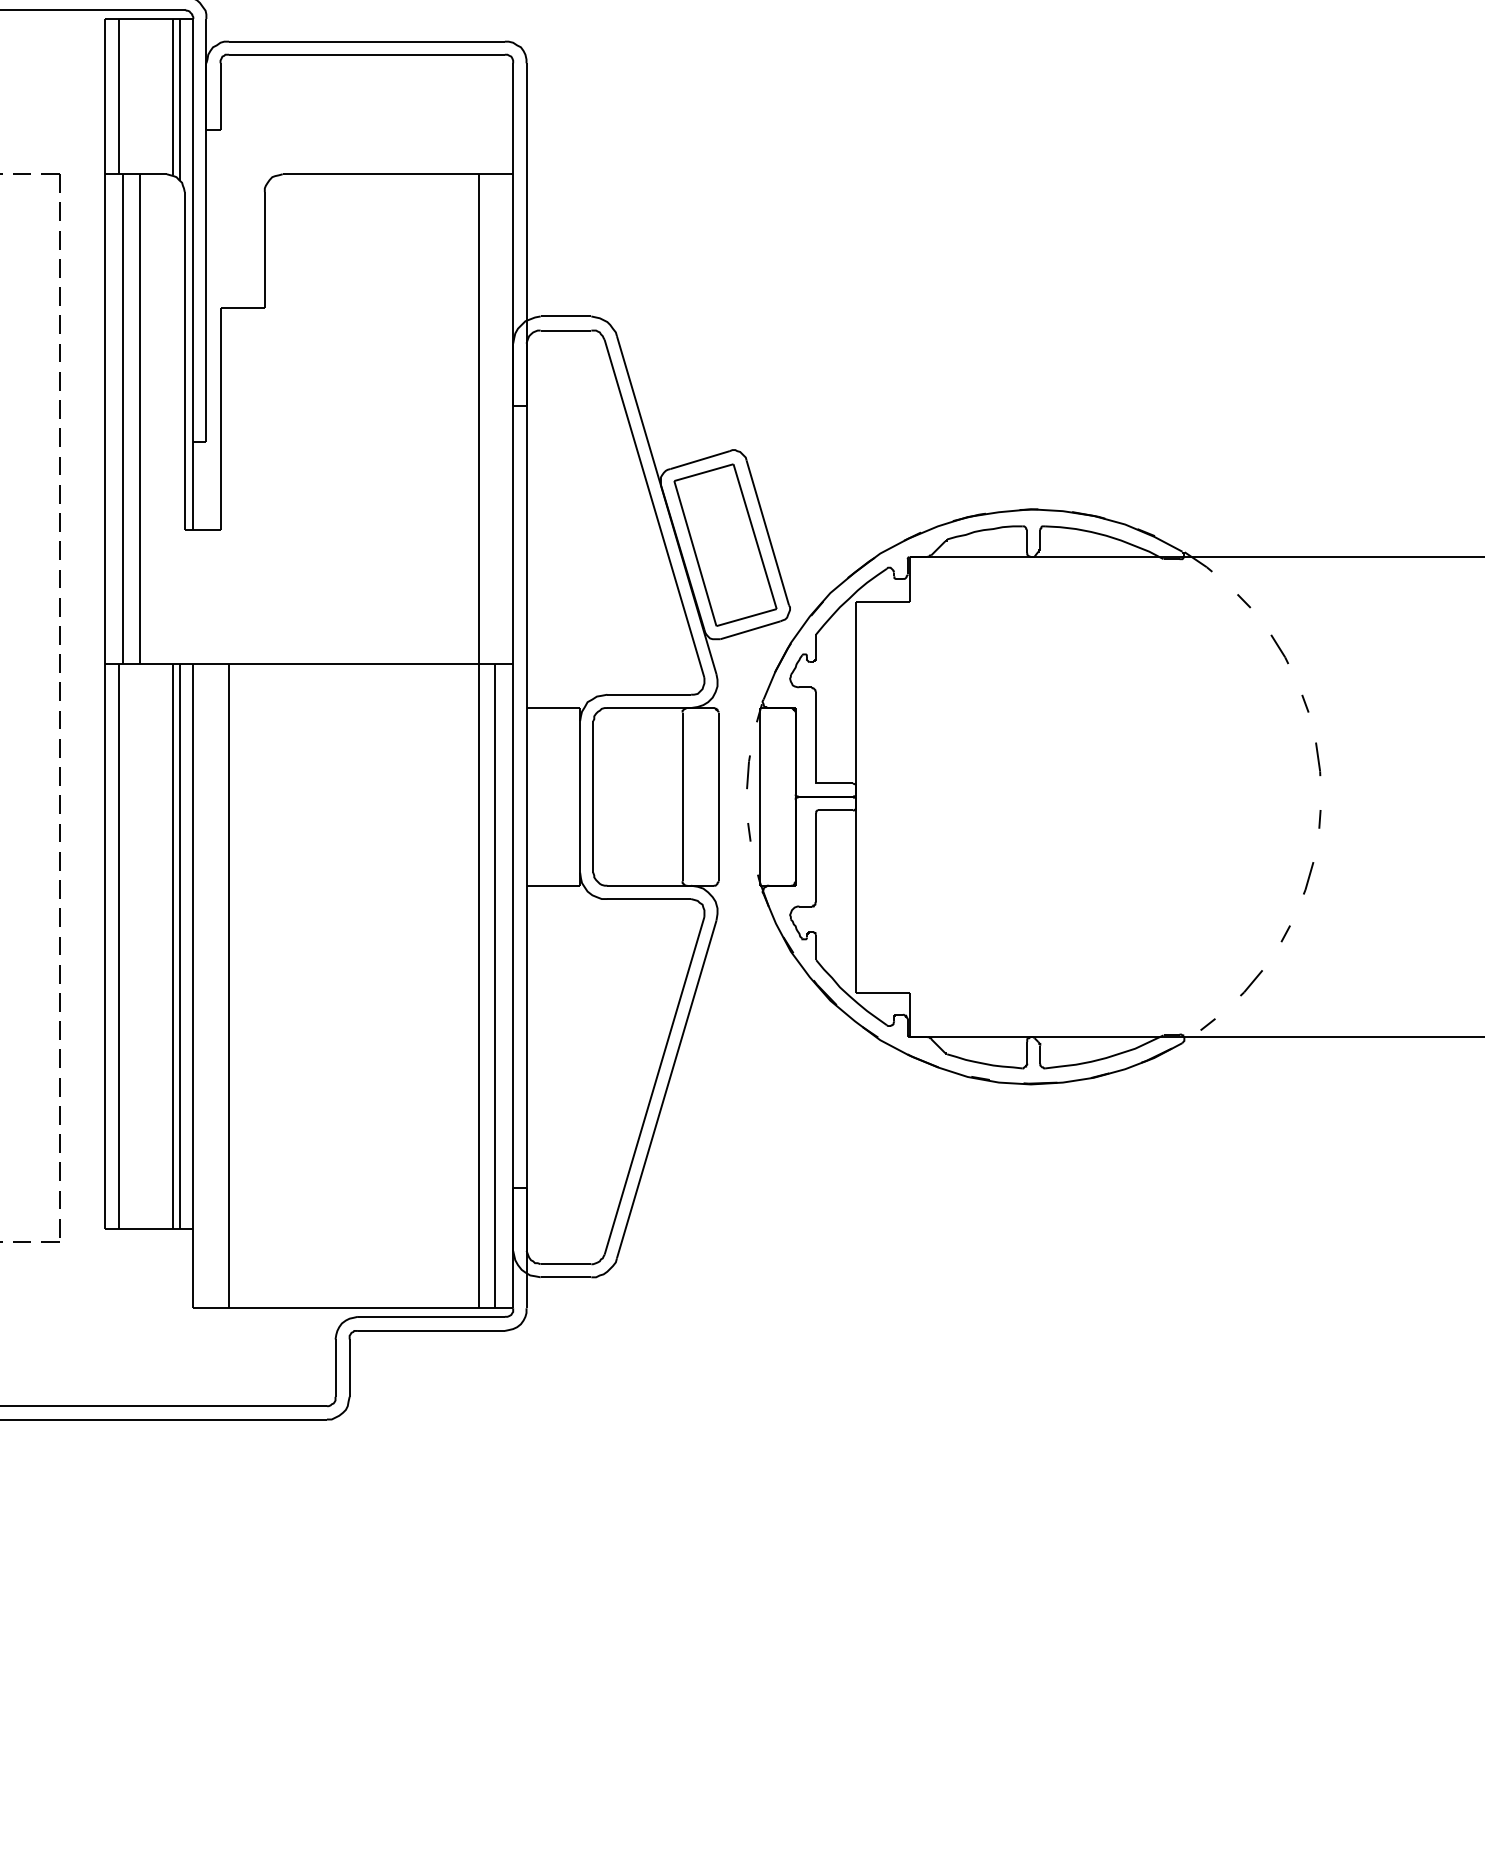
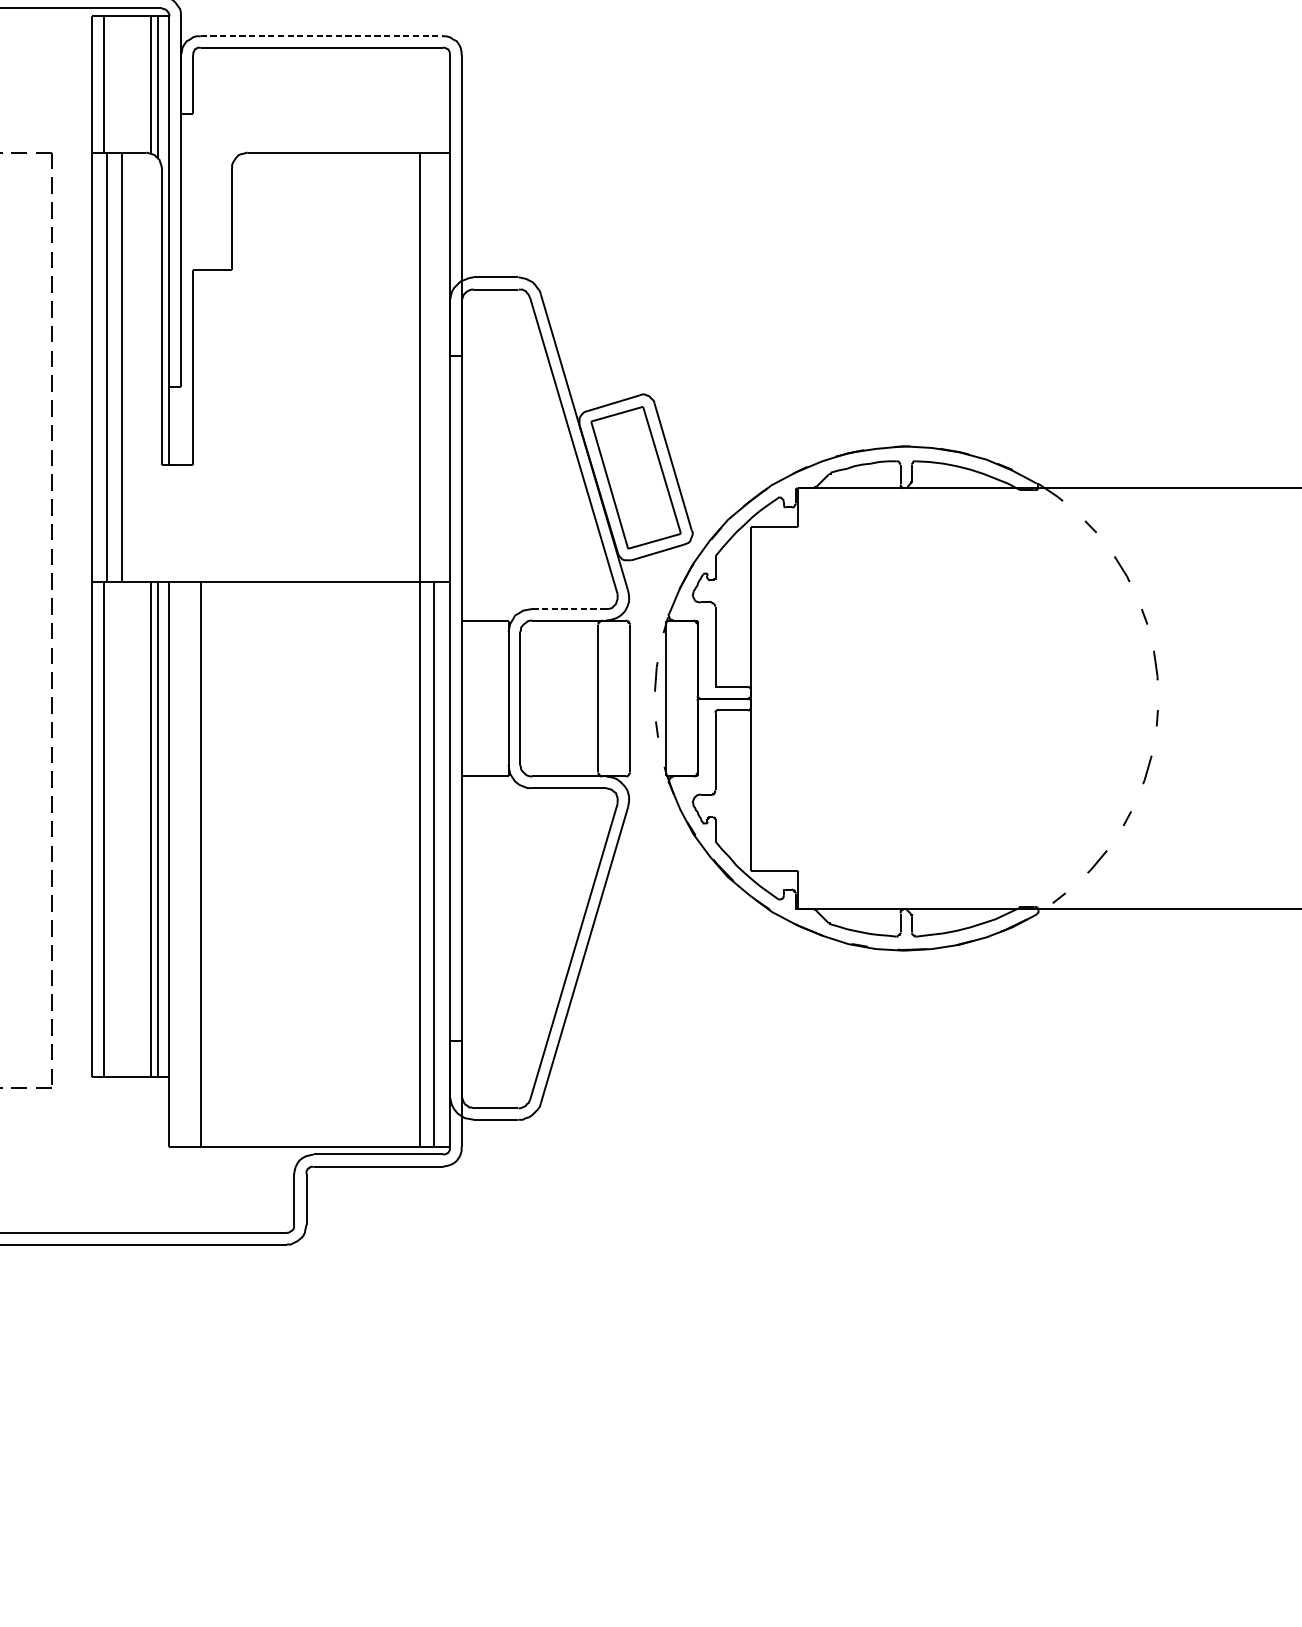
line: (366, 41) -> (321, 36), solid -> dashed
line: (649, 694) -> (569, 608), solid -> dashed

